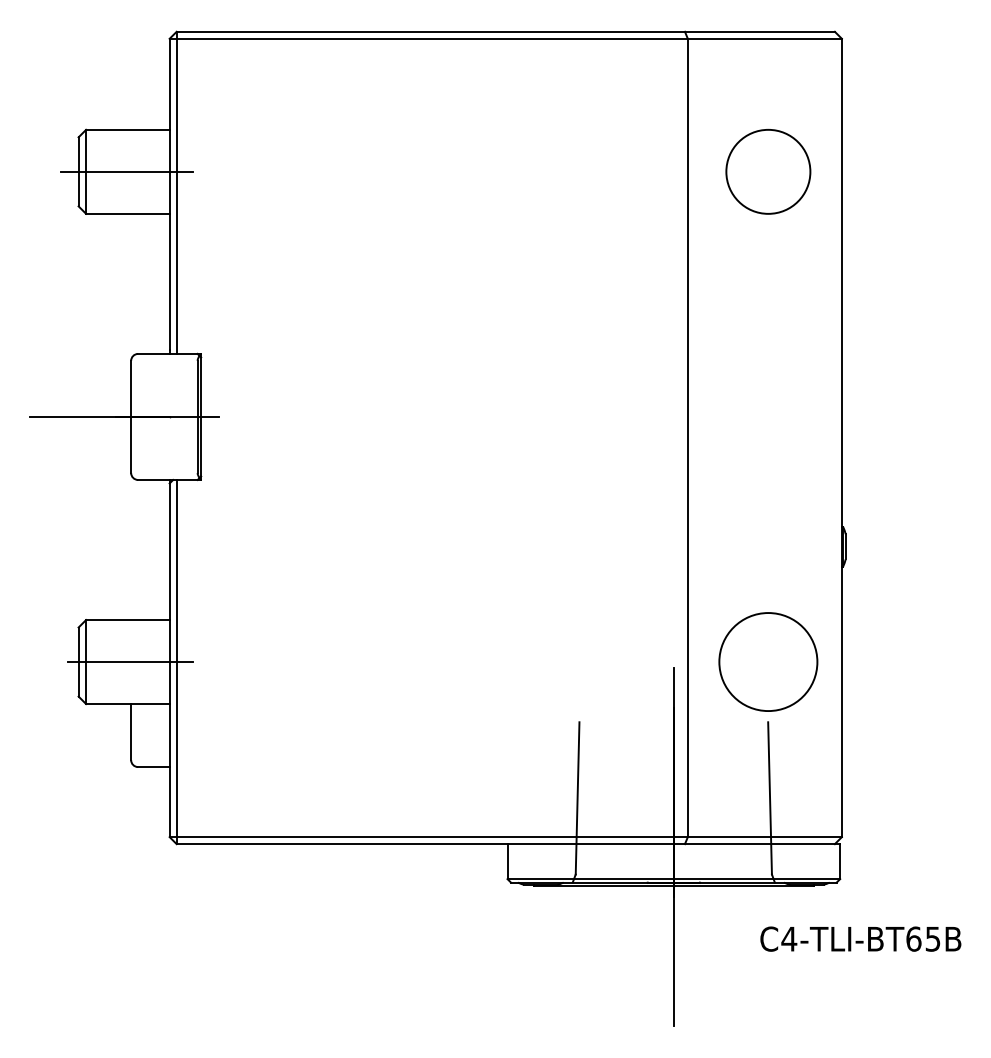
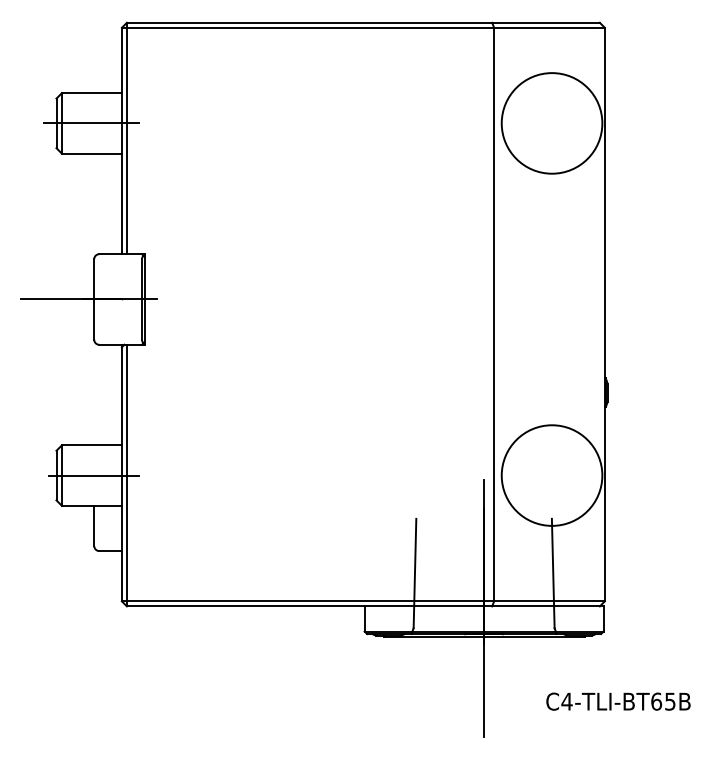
circle: (767, 171) -> (551, 123), size x1.67
circle: (767, 661) -> (551, 475), size x1.43
text: (860, 938) -> (618, 701), moved

